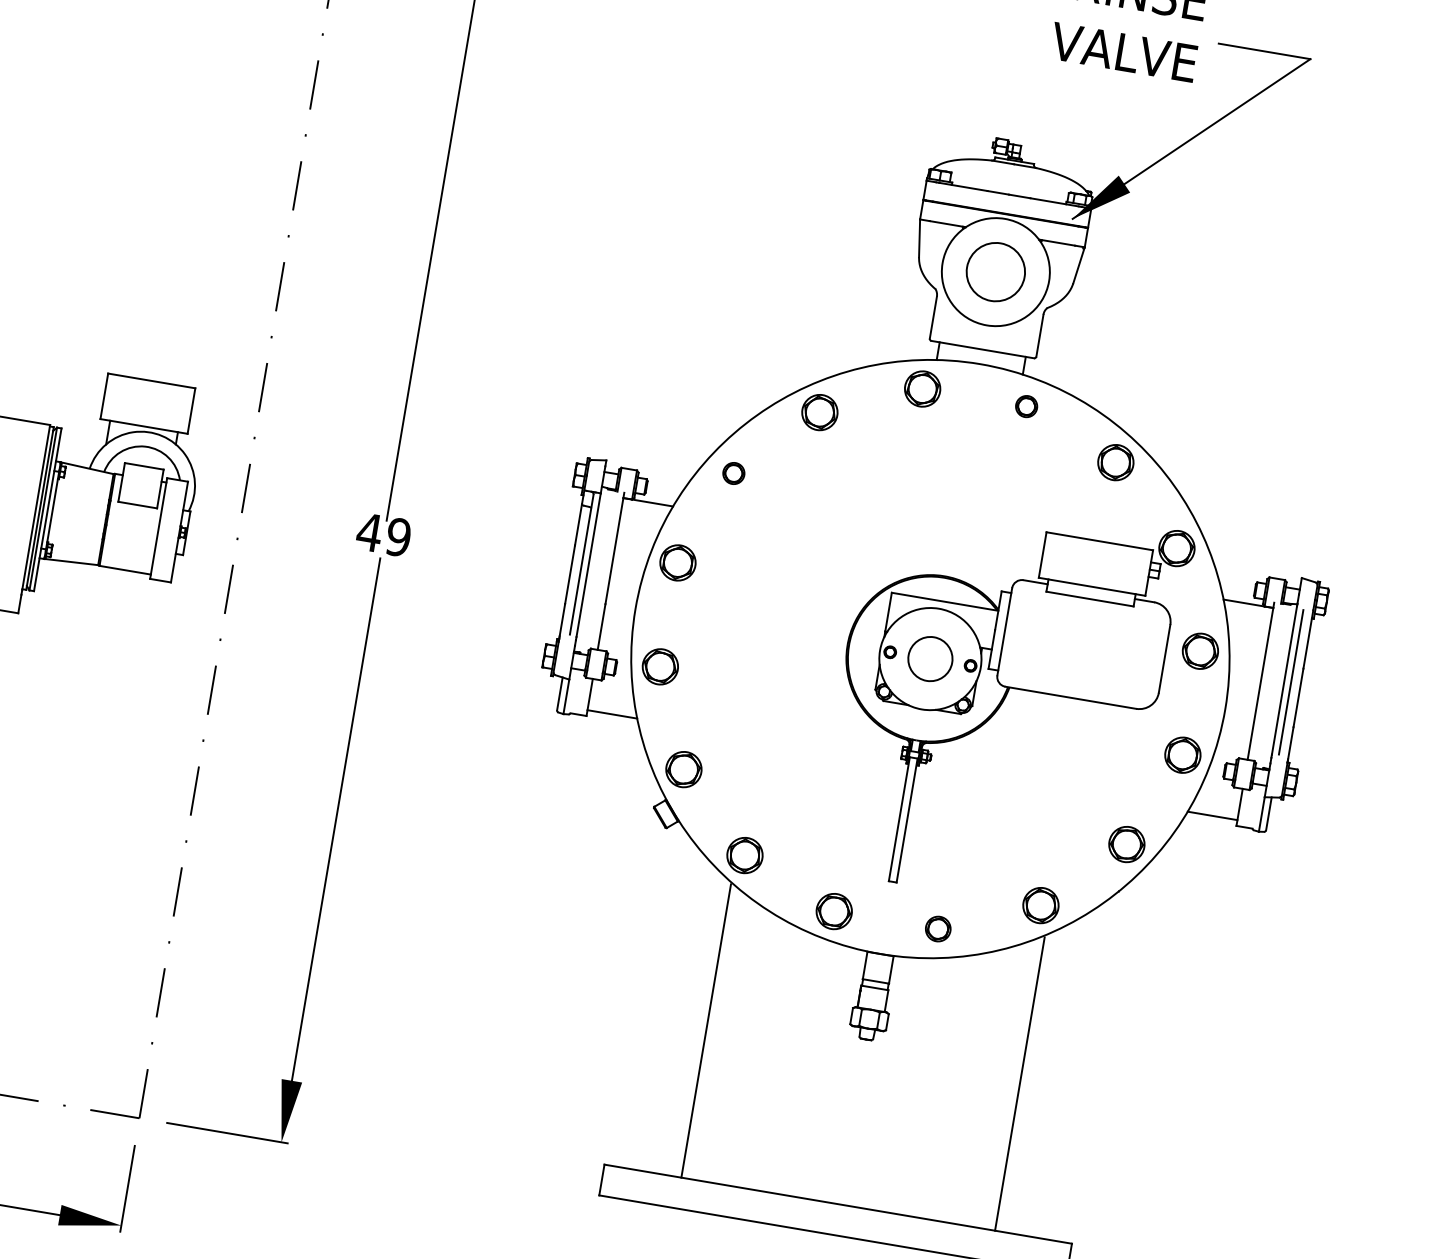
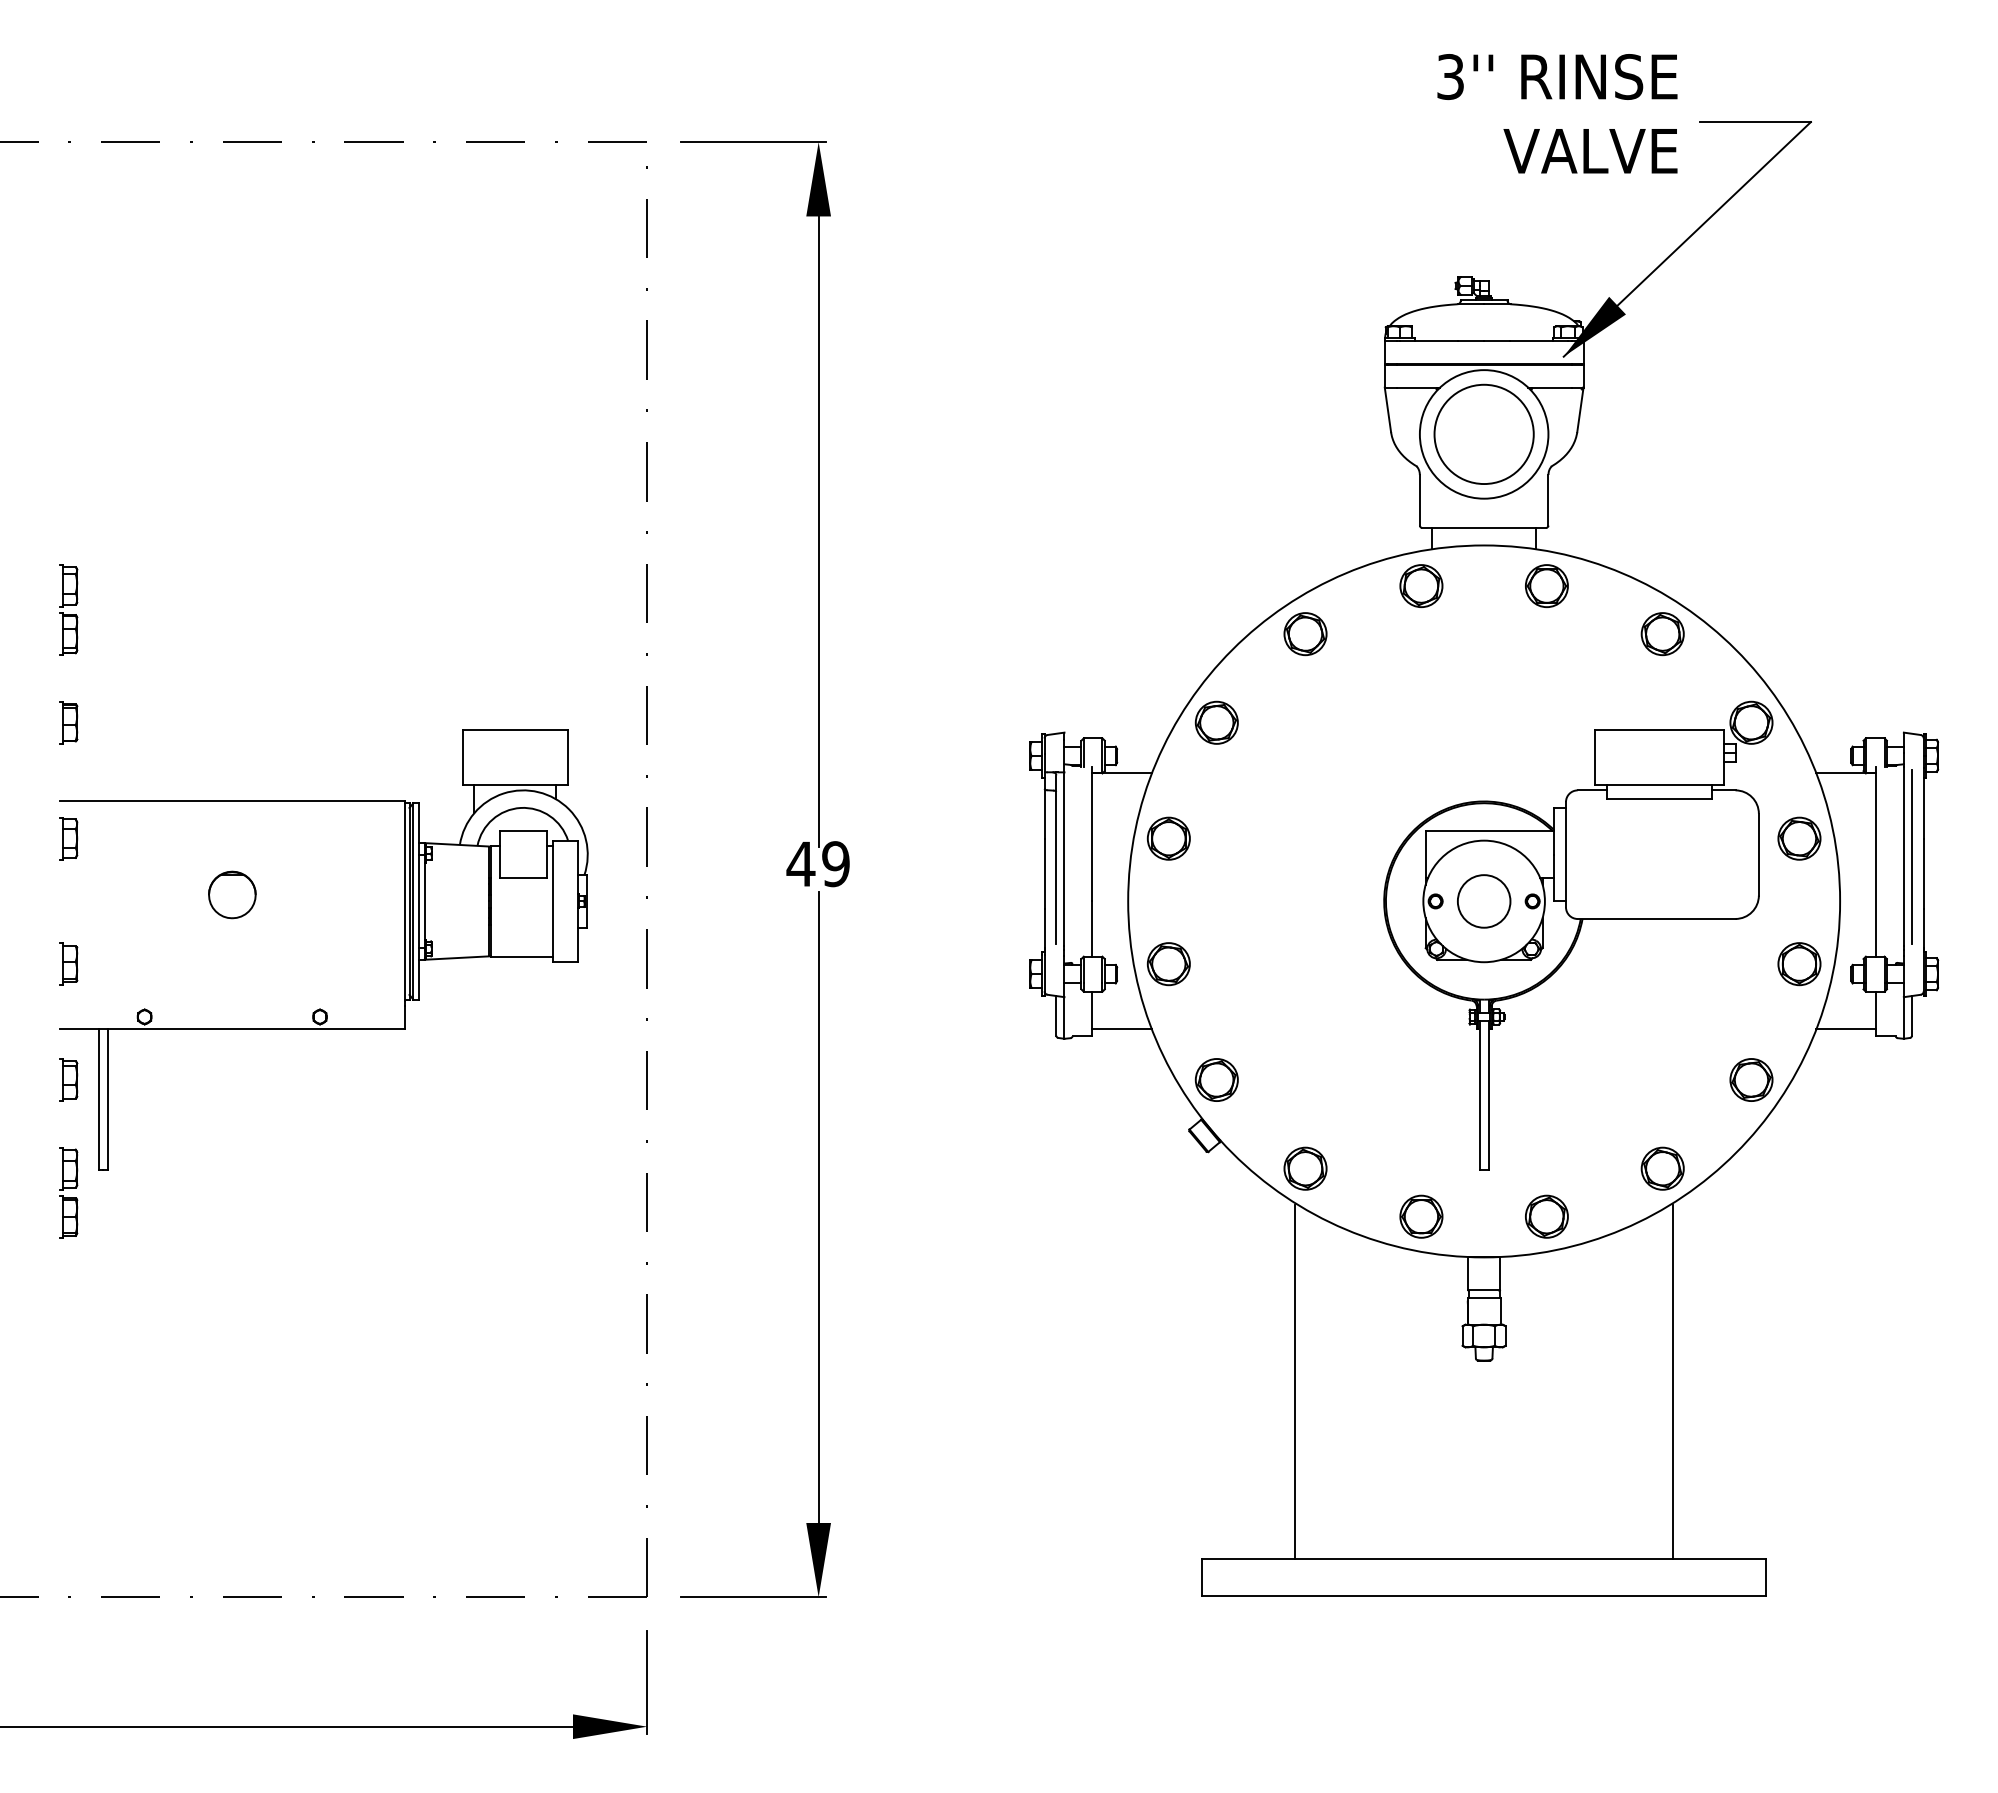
circle: (995, 272) -> (1483, 434), size x1.43
part: (1026, 406) -> (1546, 585), size x1.67
part: (733, 473) -> (1216, 722), size x1.67
part: (937, 928) -> (1546, 1216), size x1.43

